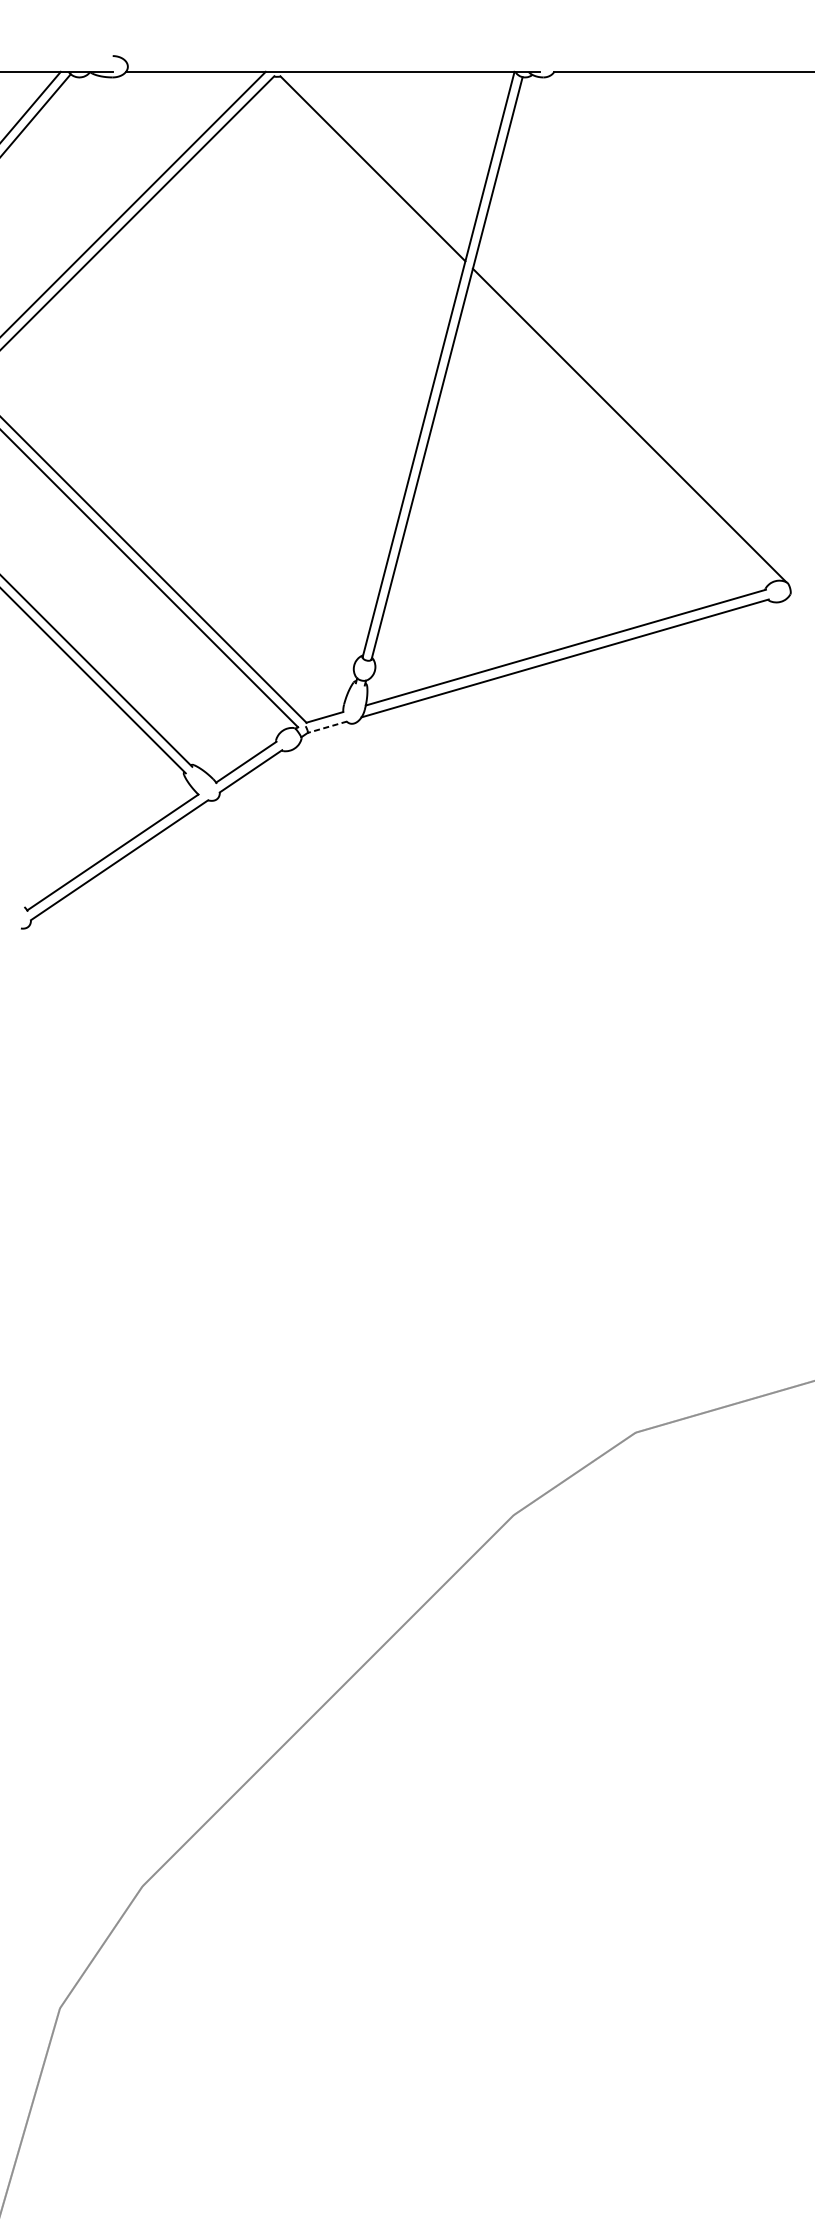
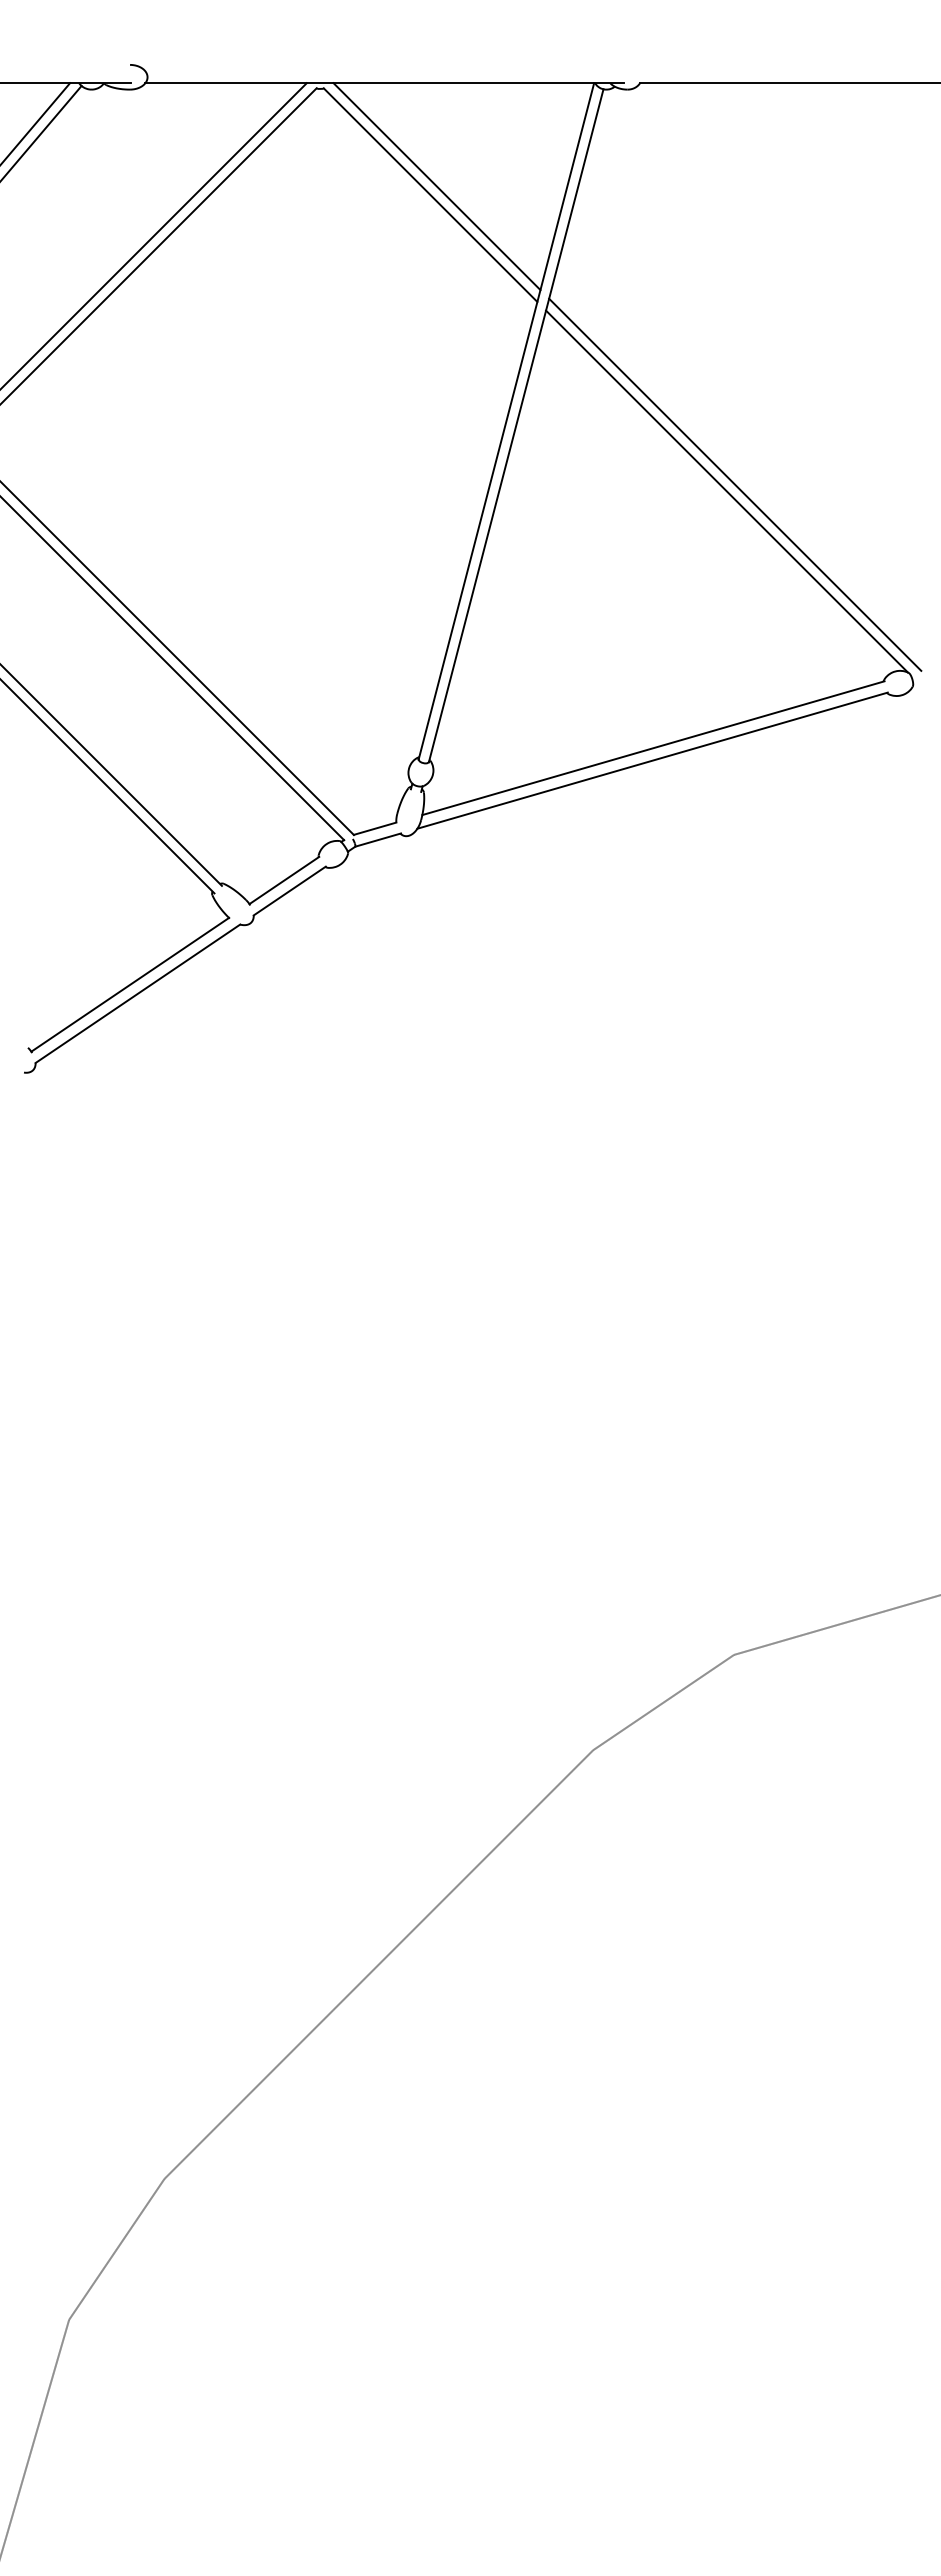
line: (378, 161) -> (436, 186), added
line: (636, 419) -> (735, 484), added
line: (327, 727) -> (378, 840), dashed -> solid

